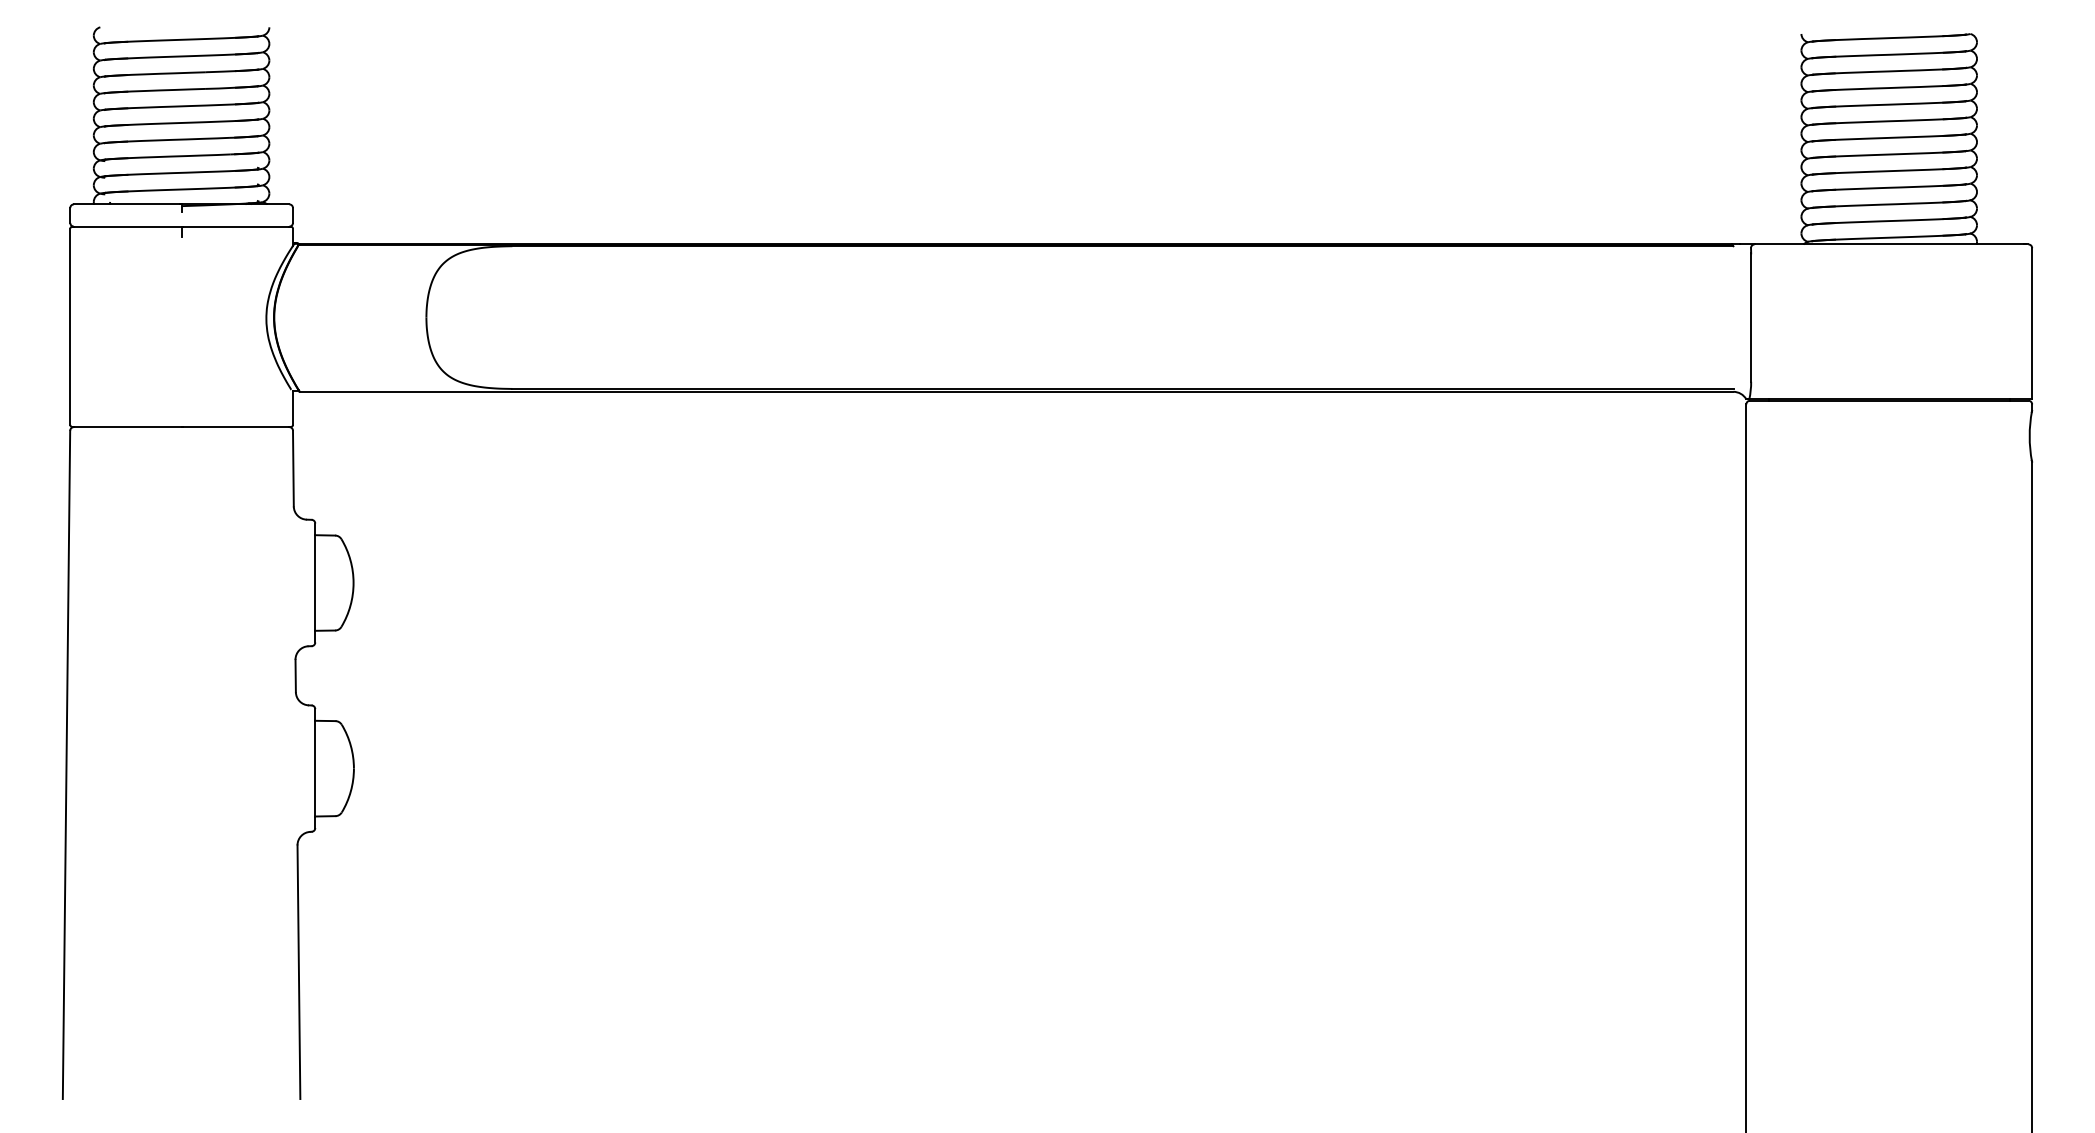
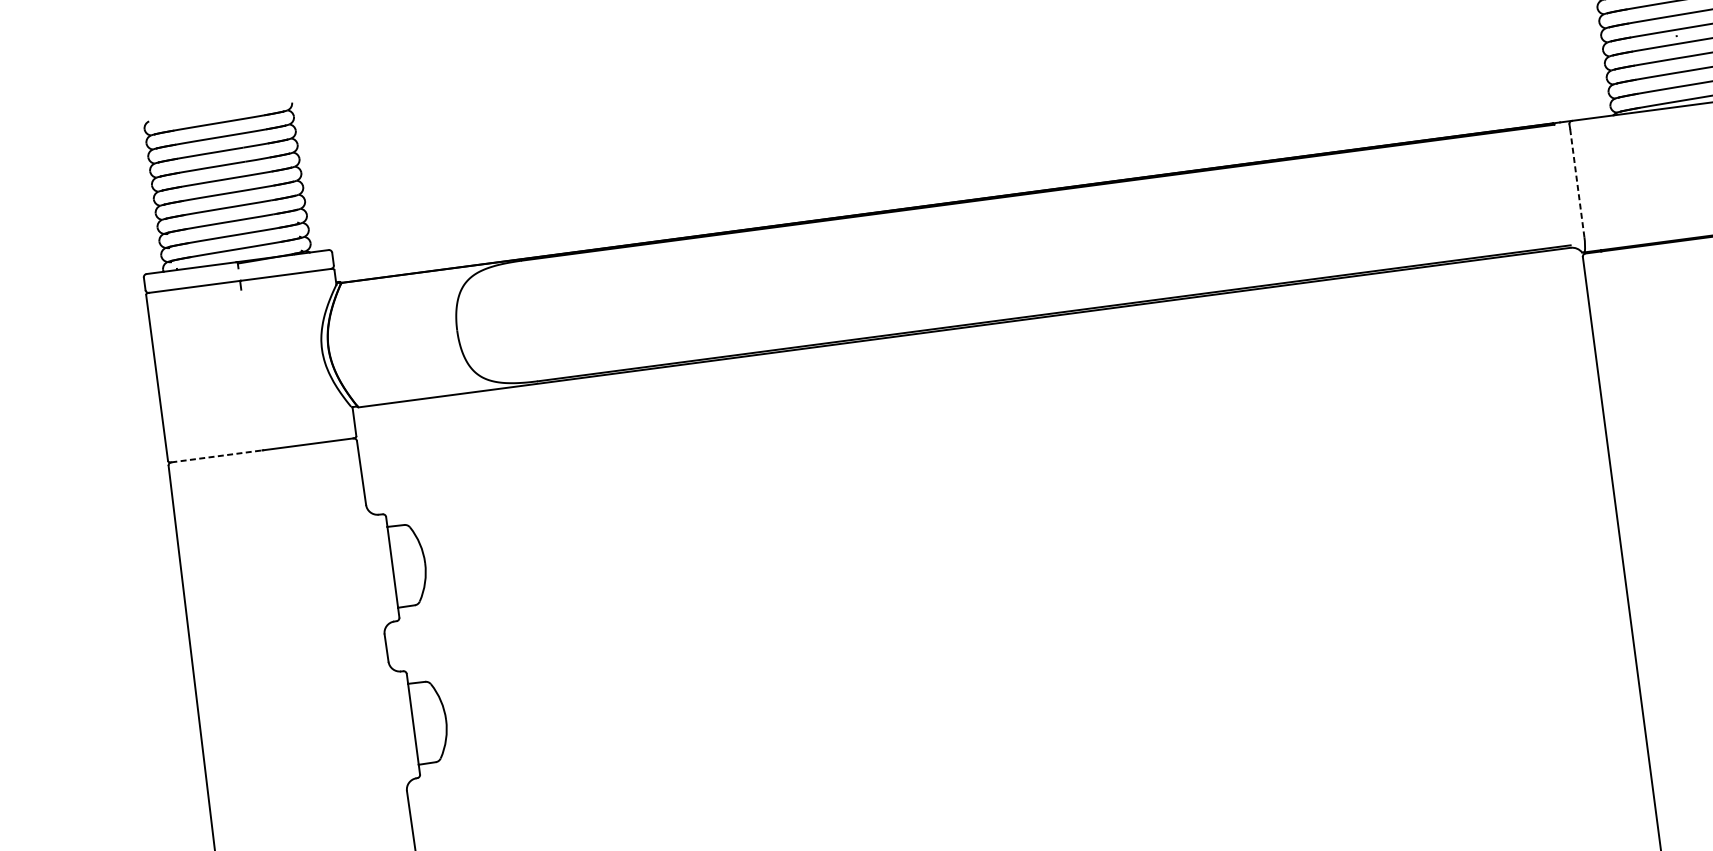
line: (1751, 317) -> (1577, 182), solid -> dashed
line: (127, 427) -> (216, 456), solid -> dashed

